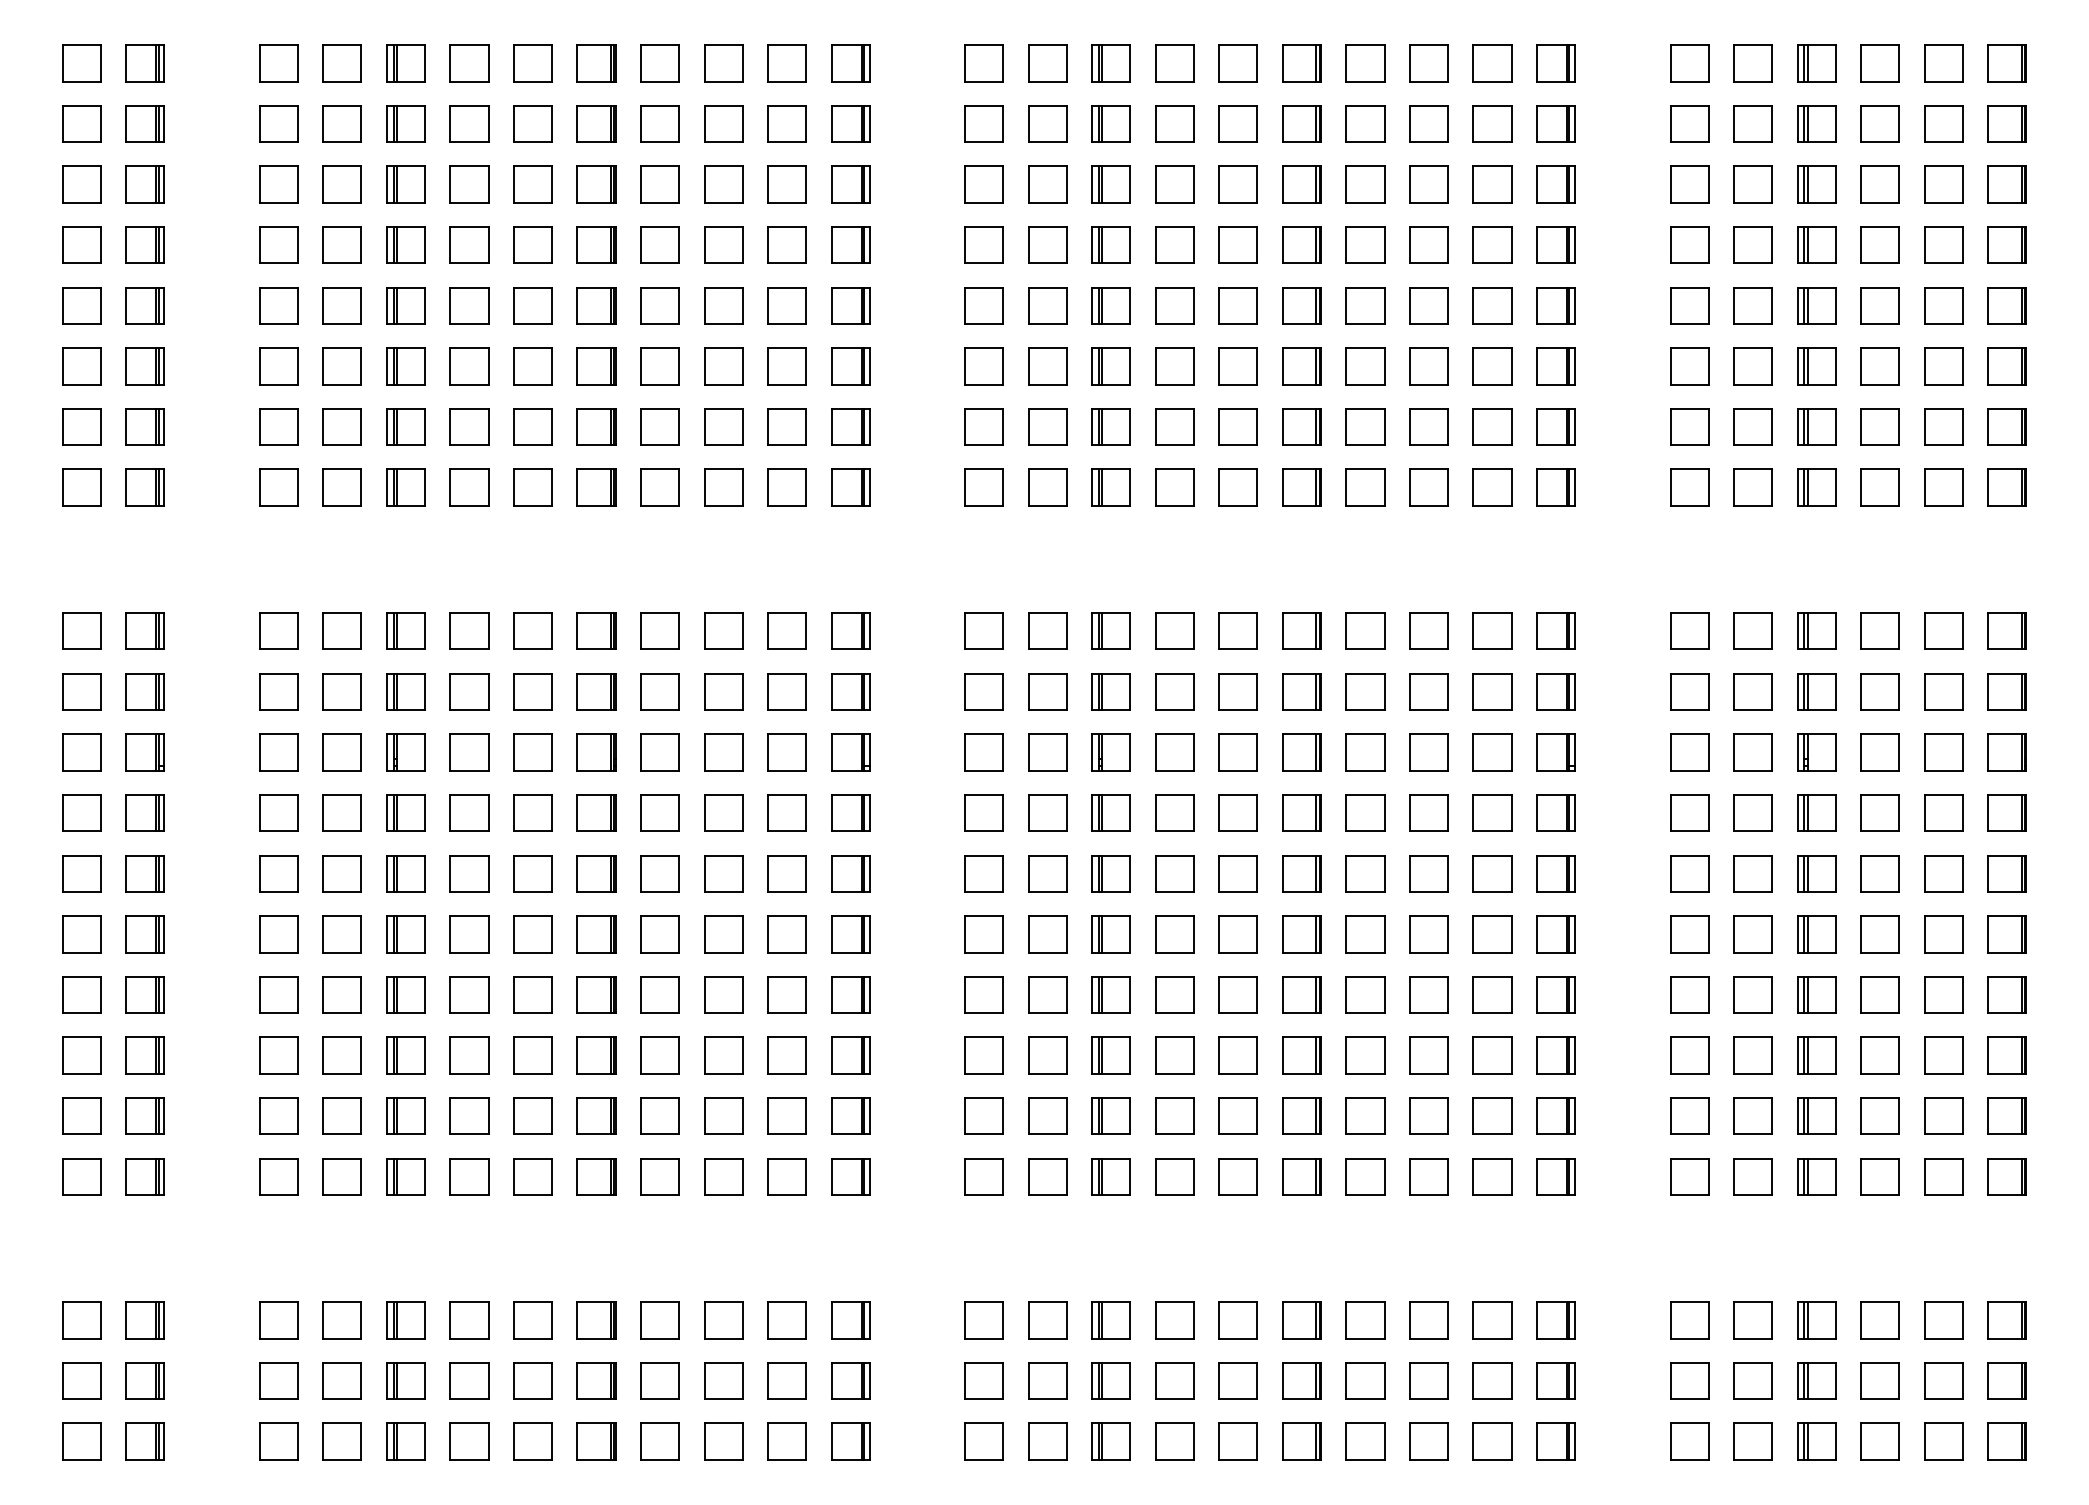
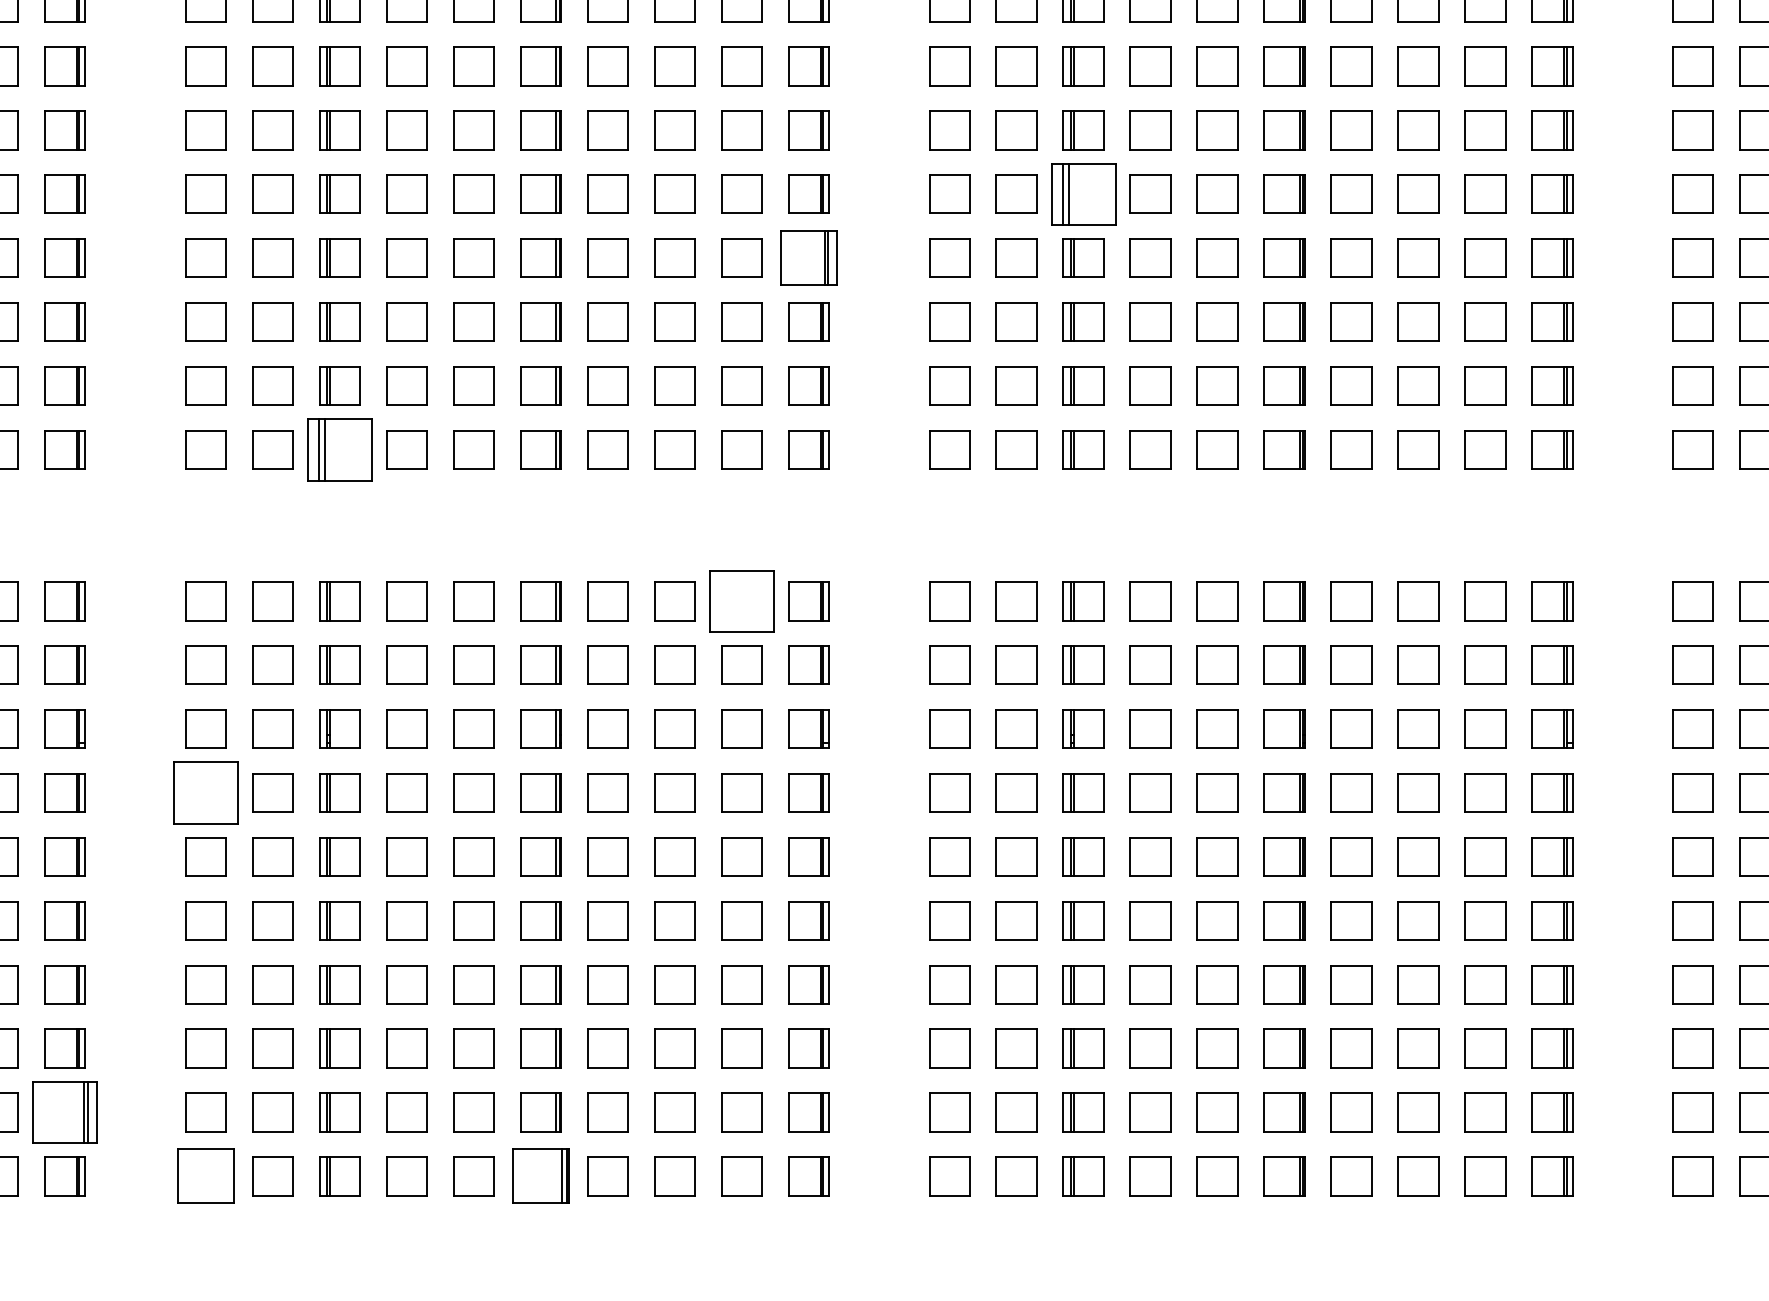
part: (1110, 244) -> (1082, 193), size x1.6
part: (850, 305) -> (808, 257), size x1.4
part: (405, 487) -> (339, 449), size x1.6
part: (786, 630) -> (741, 600), size x1.6
part: (278, 812) -> (205, 792), size x1.6
part: (144, 1115) -> (64, 1111), size x1.6
part: (278, 1176) -> (205, 1176), size x1.4
part: (596, 1176) -> (540, 1176), size x1.4

